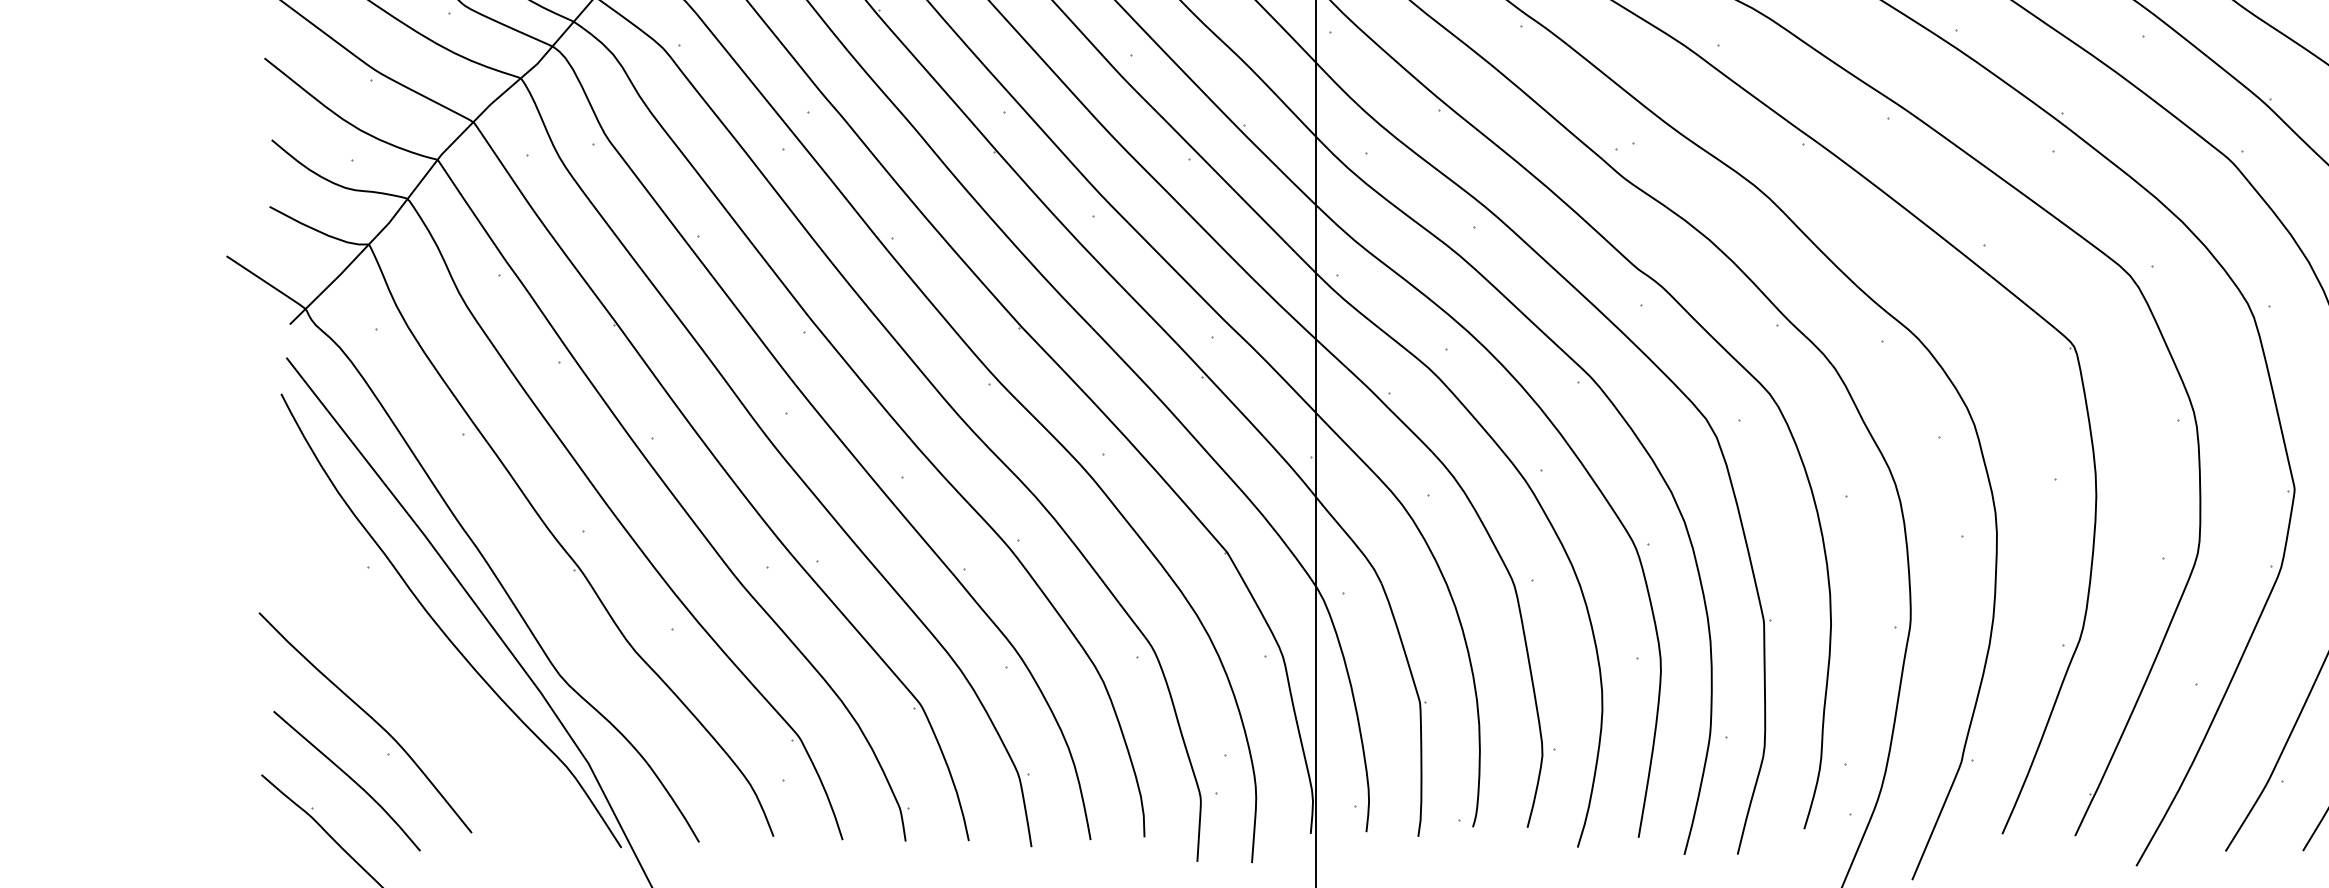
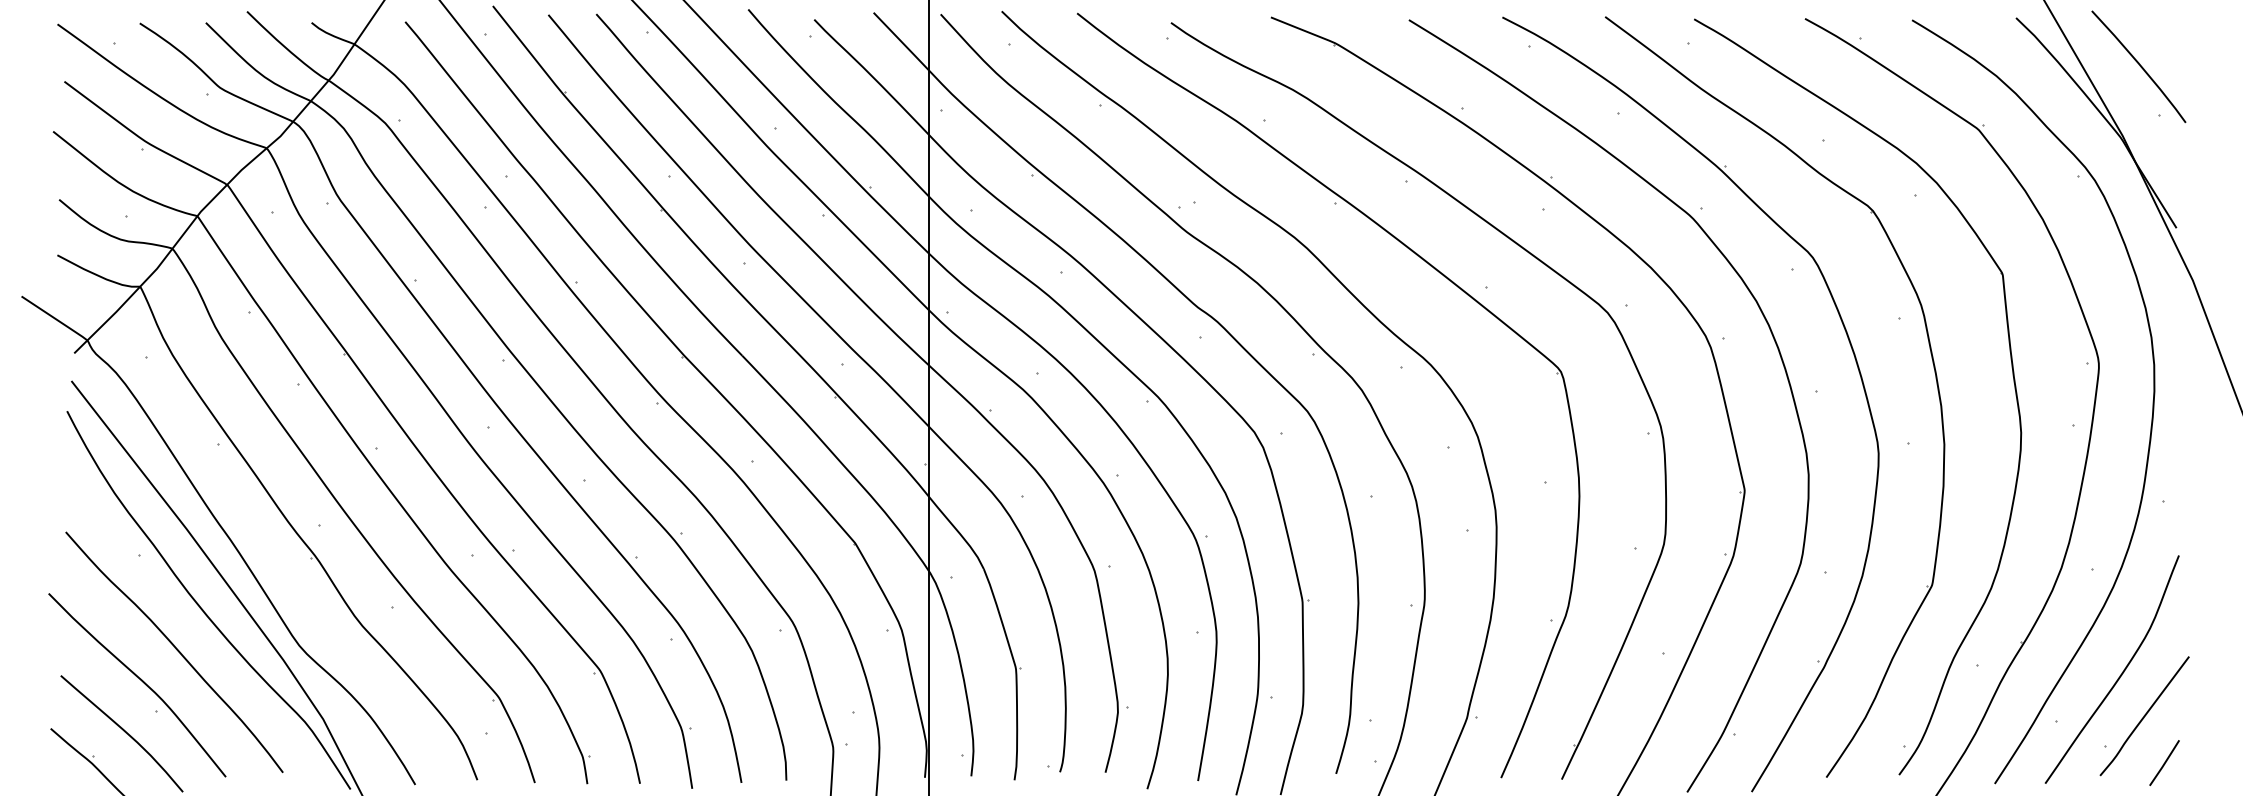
curve: (411, 679) -> (175, 649), added

